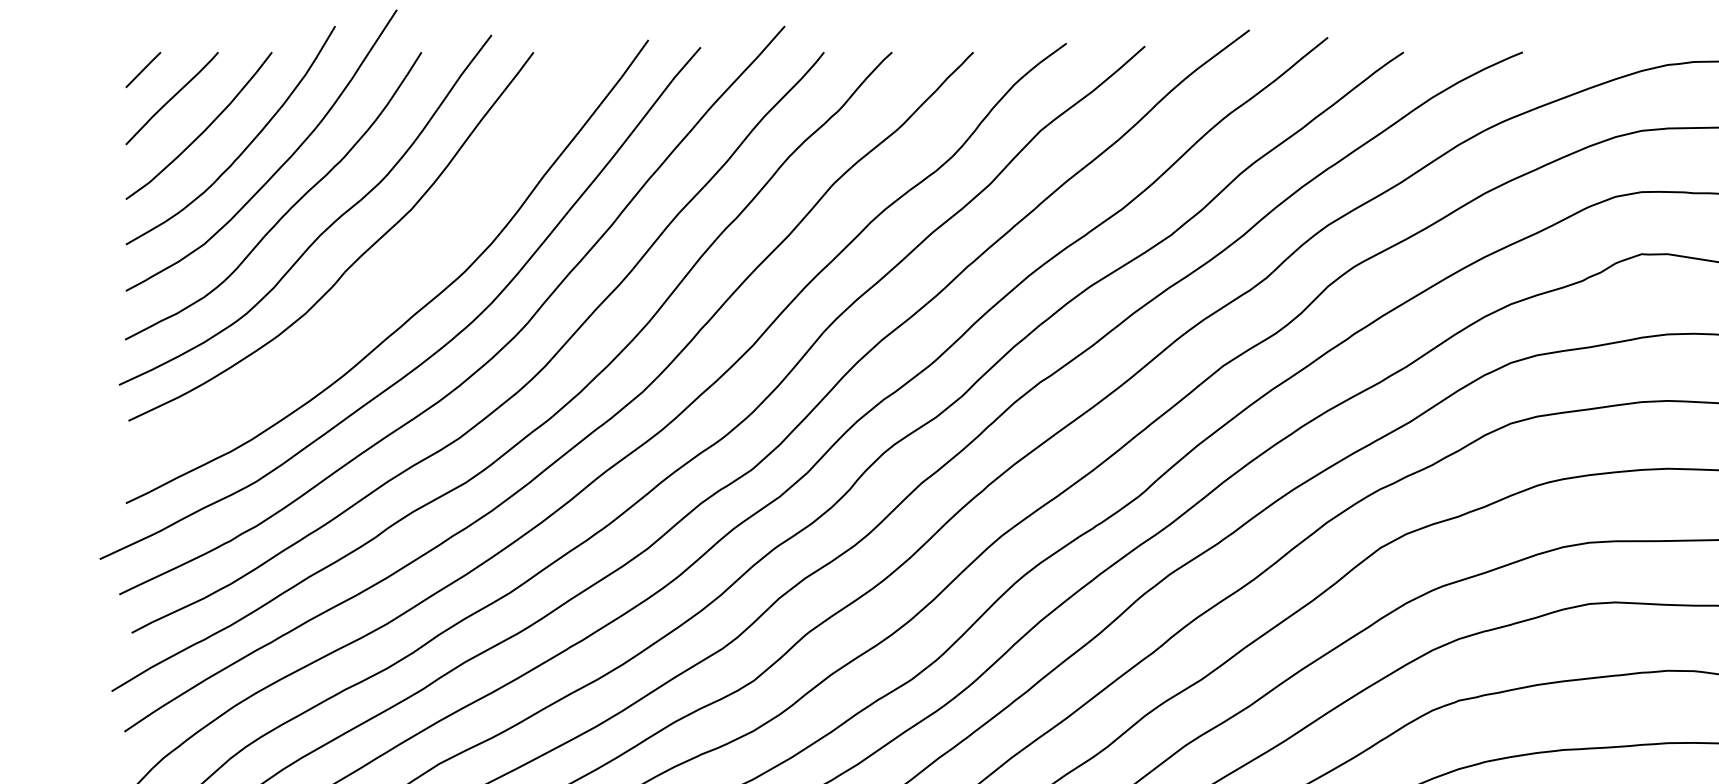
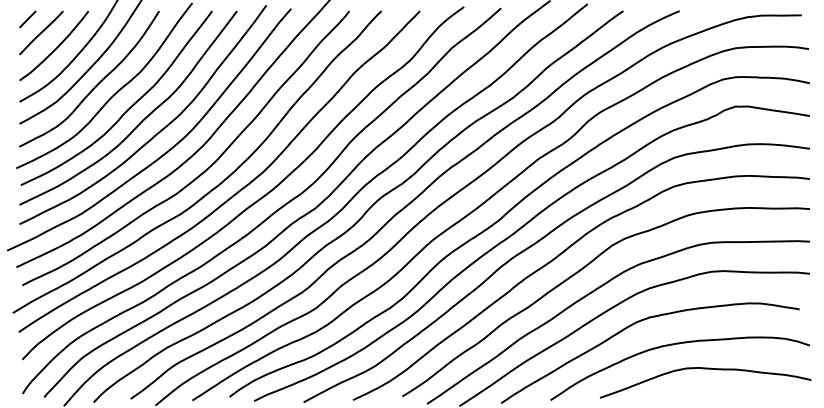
curve: (383, 283) -> (141, 120), added

